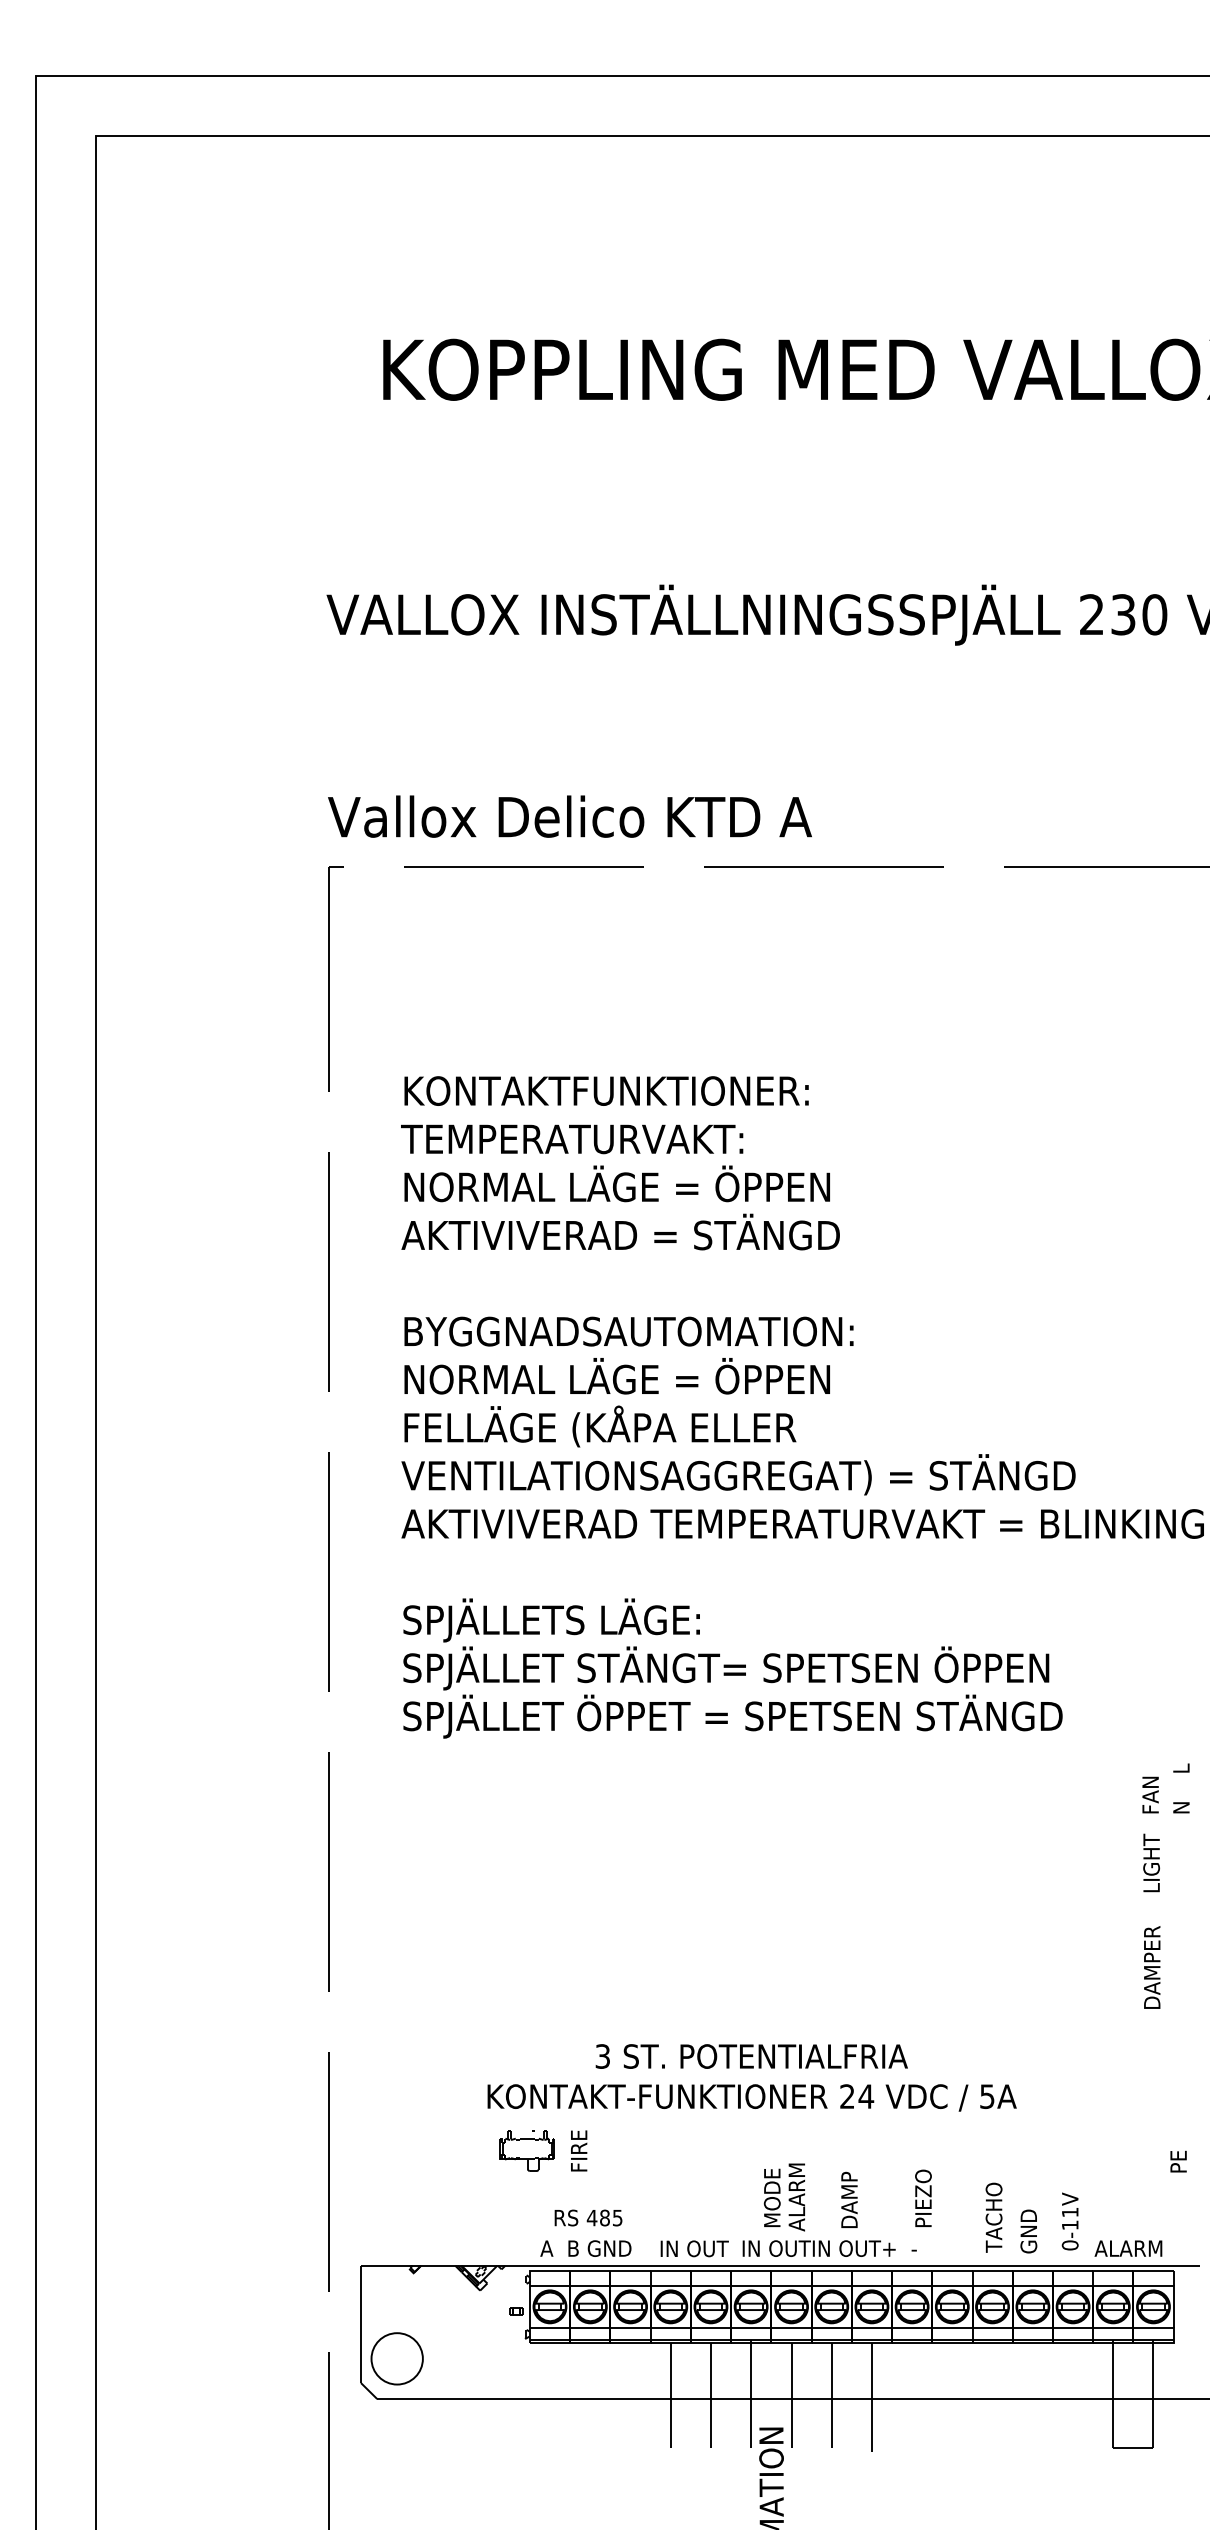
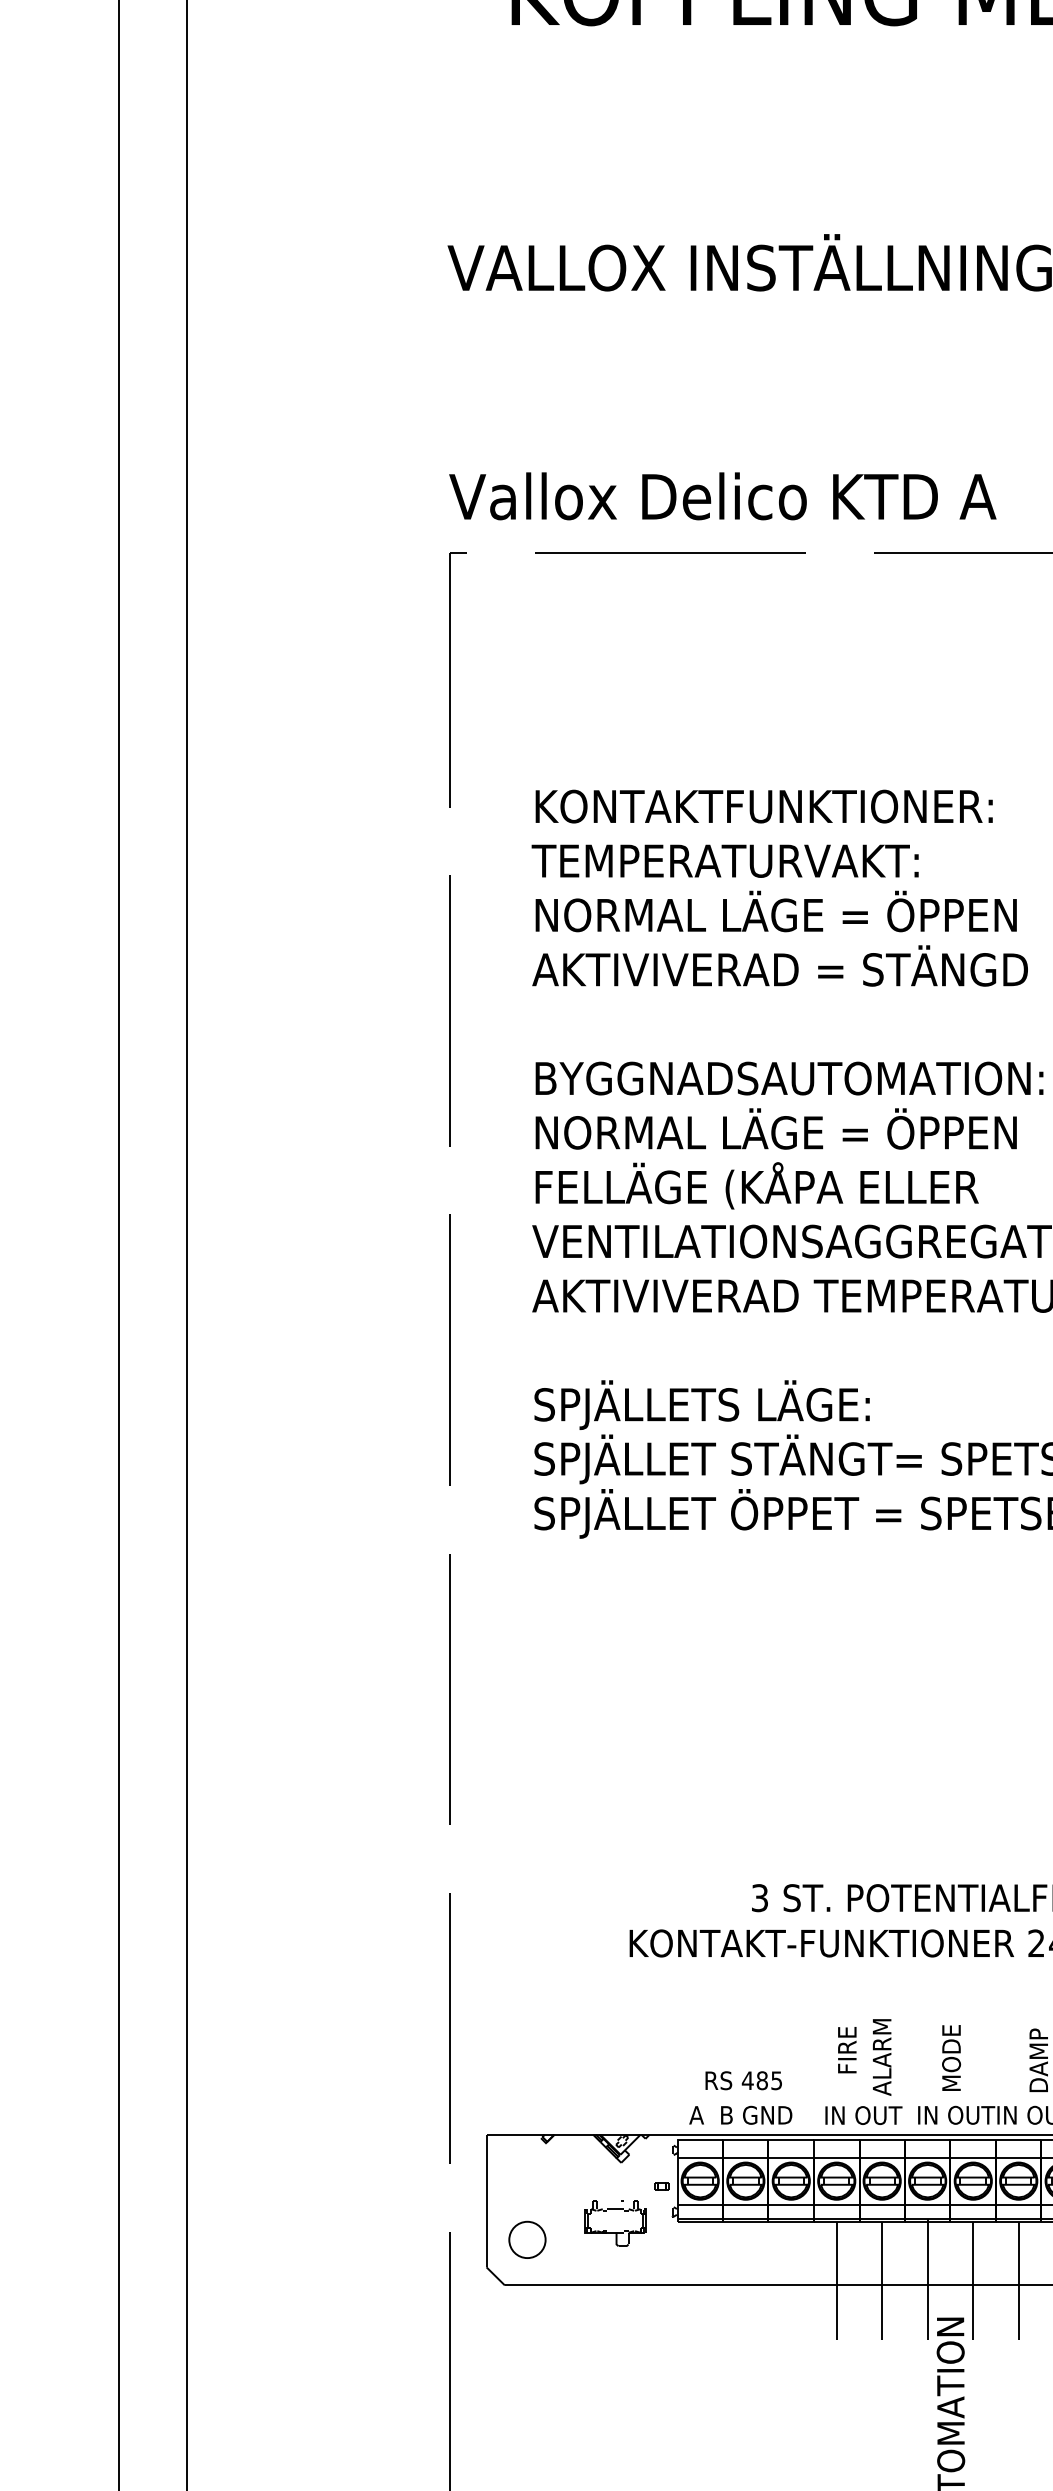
part: (526, 2150) -> (614, 2222), moved
text: (579, 2150) -> (847, 2049), moved
text: (796, 2197) -> (881, 2057), moved
circle: (397, 2358) -> (527, 2239), size x0.62

